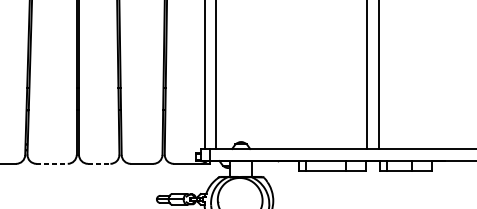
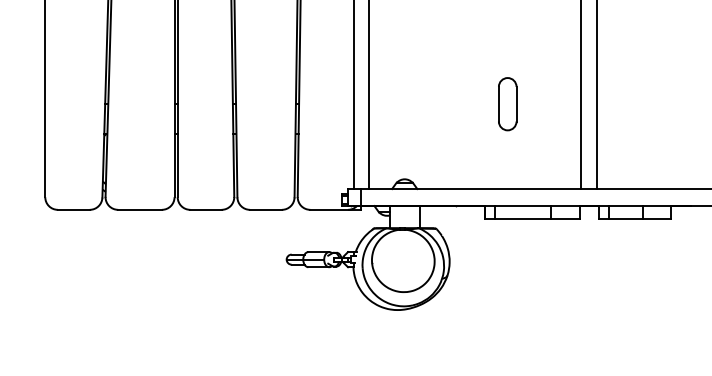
part: (314, 88) -> (507, 104), added
line: (52, 163) -> (140, 209), dashed -> solid
line: (98, 163) -> (205, 209), dashed -> solid

